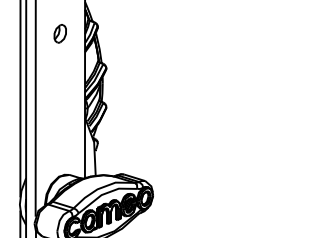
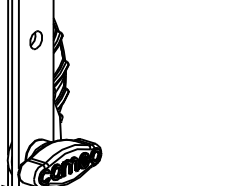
part: (59, 34) -> (35, 40), size x1.43

